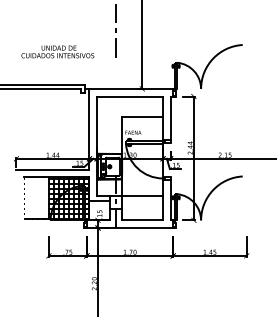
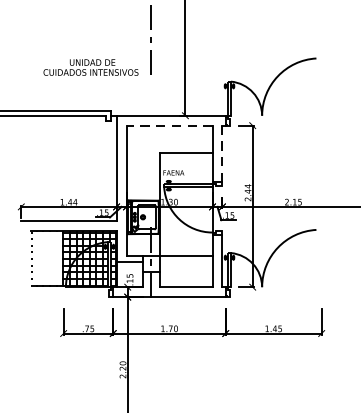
text: (57, 51) -> (90, 66), moved
line: (130, 96) -> (170, 125), solid -> dashed
line: (170, 118) -> (222, 154), solid -> dashed

